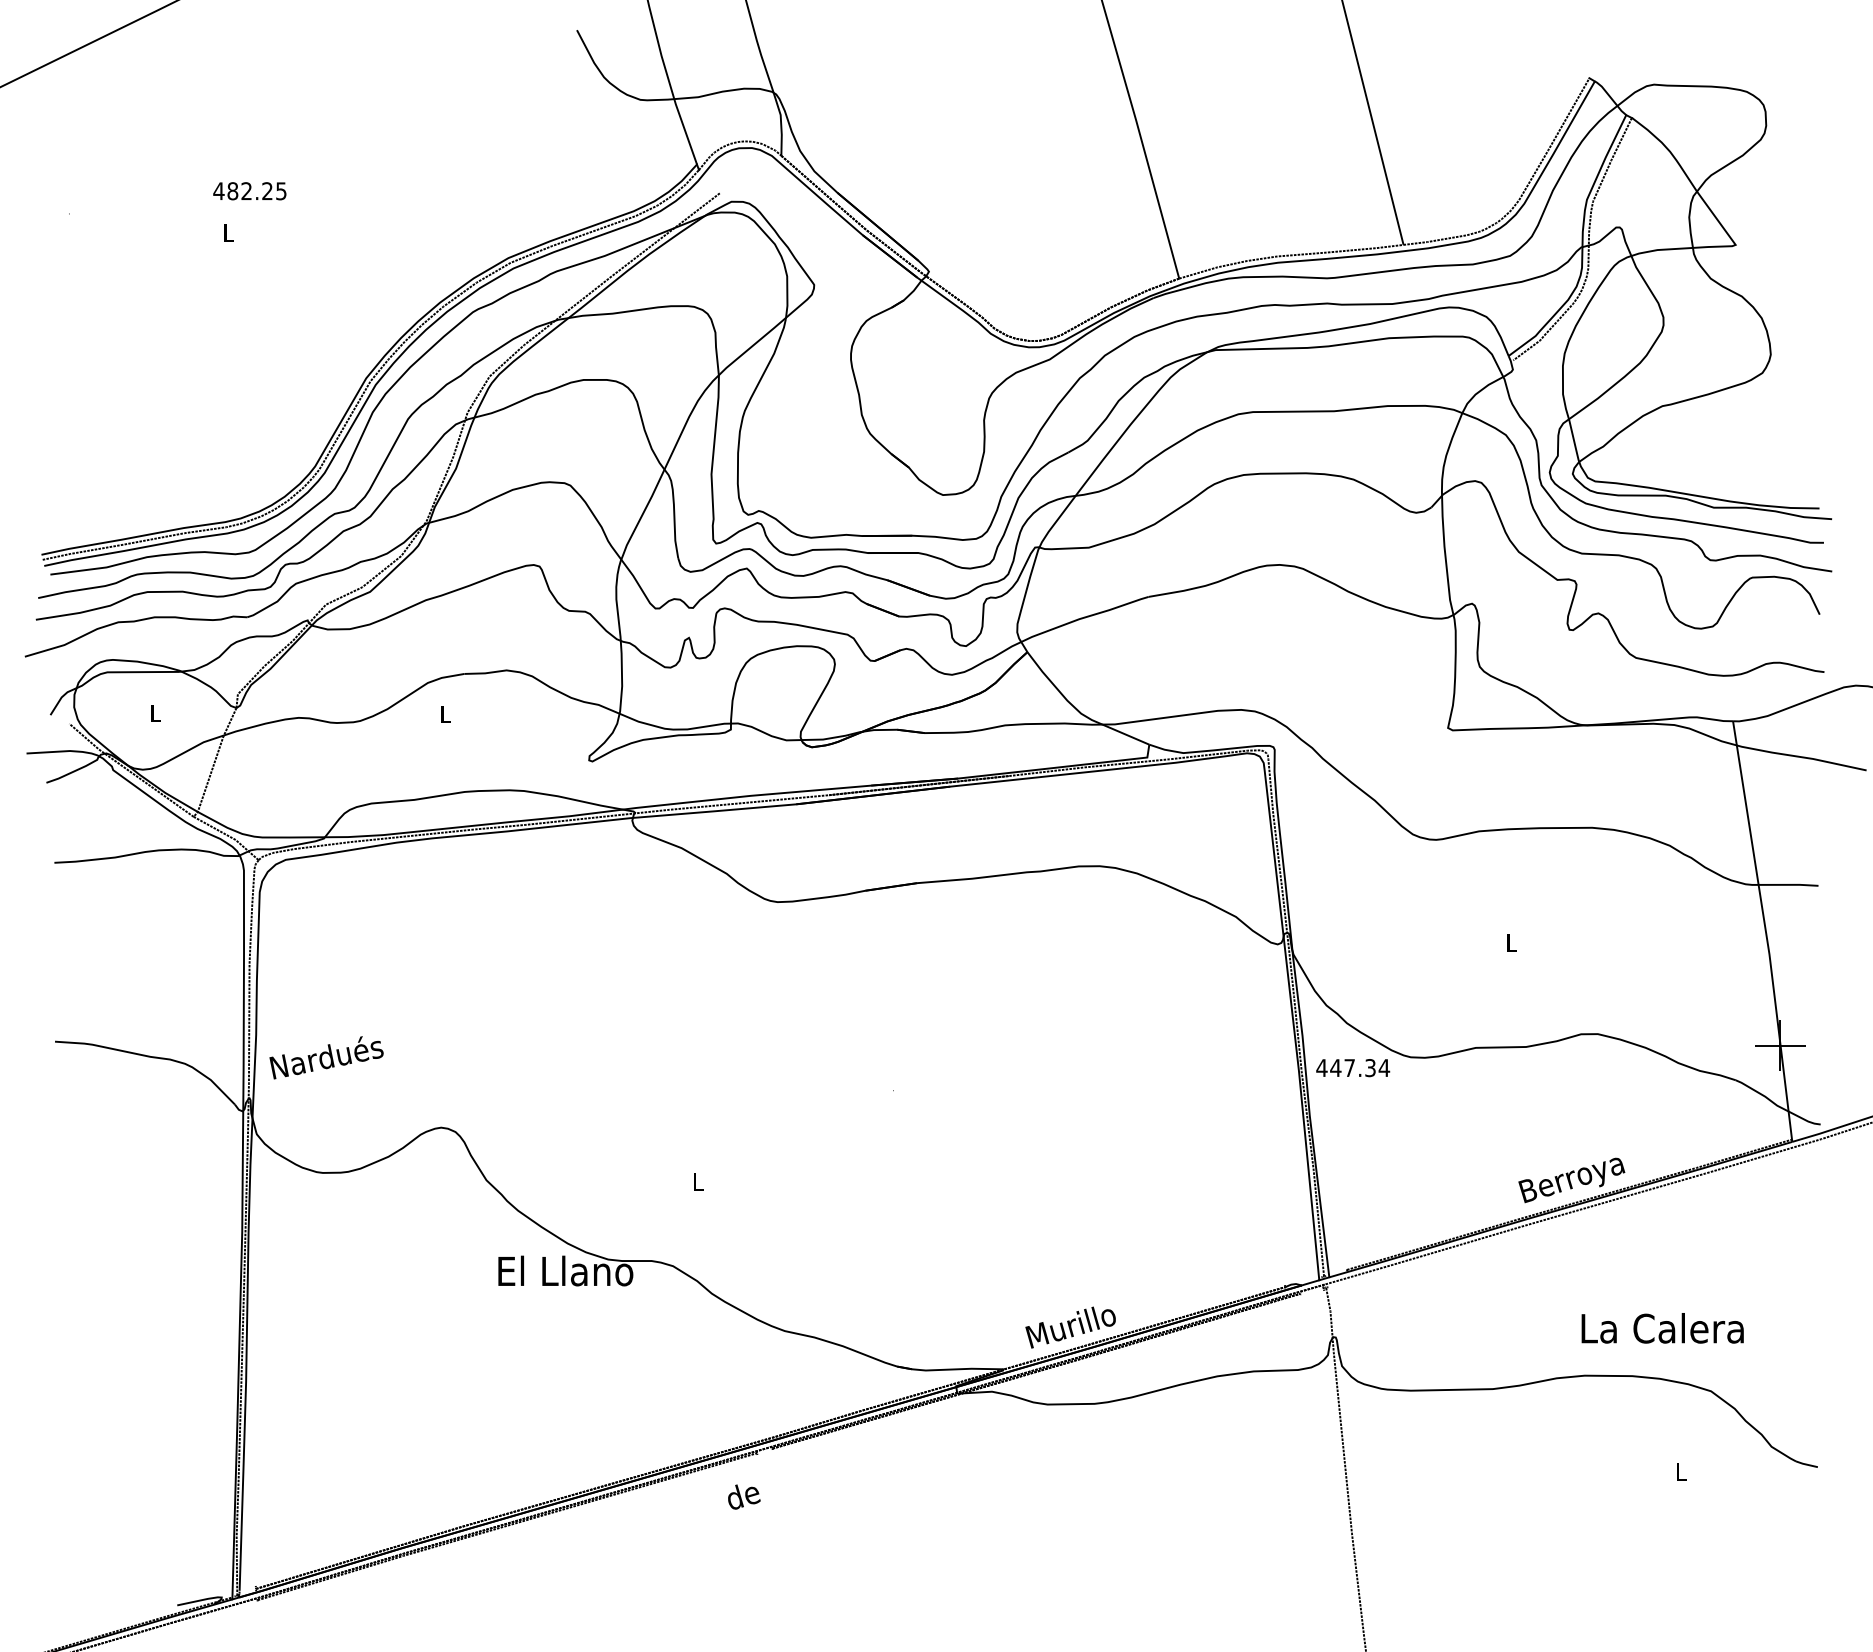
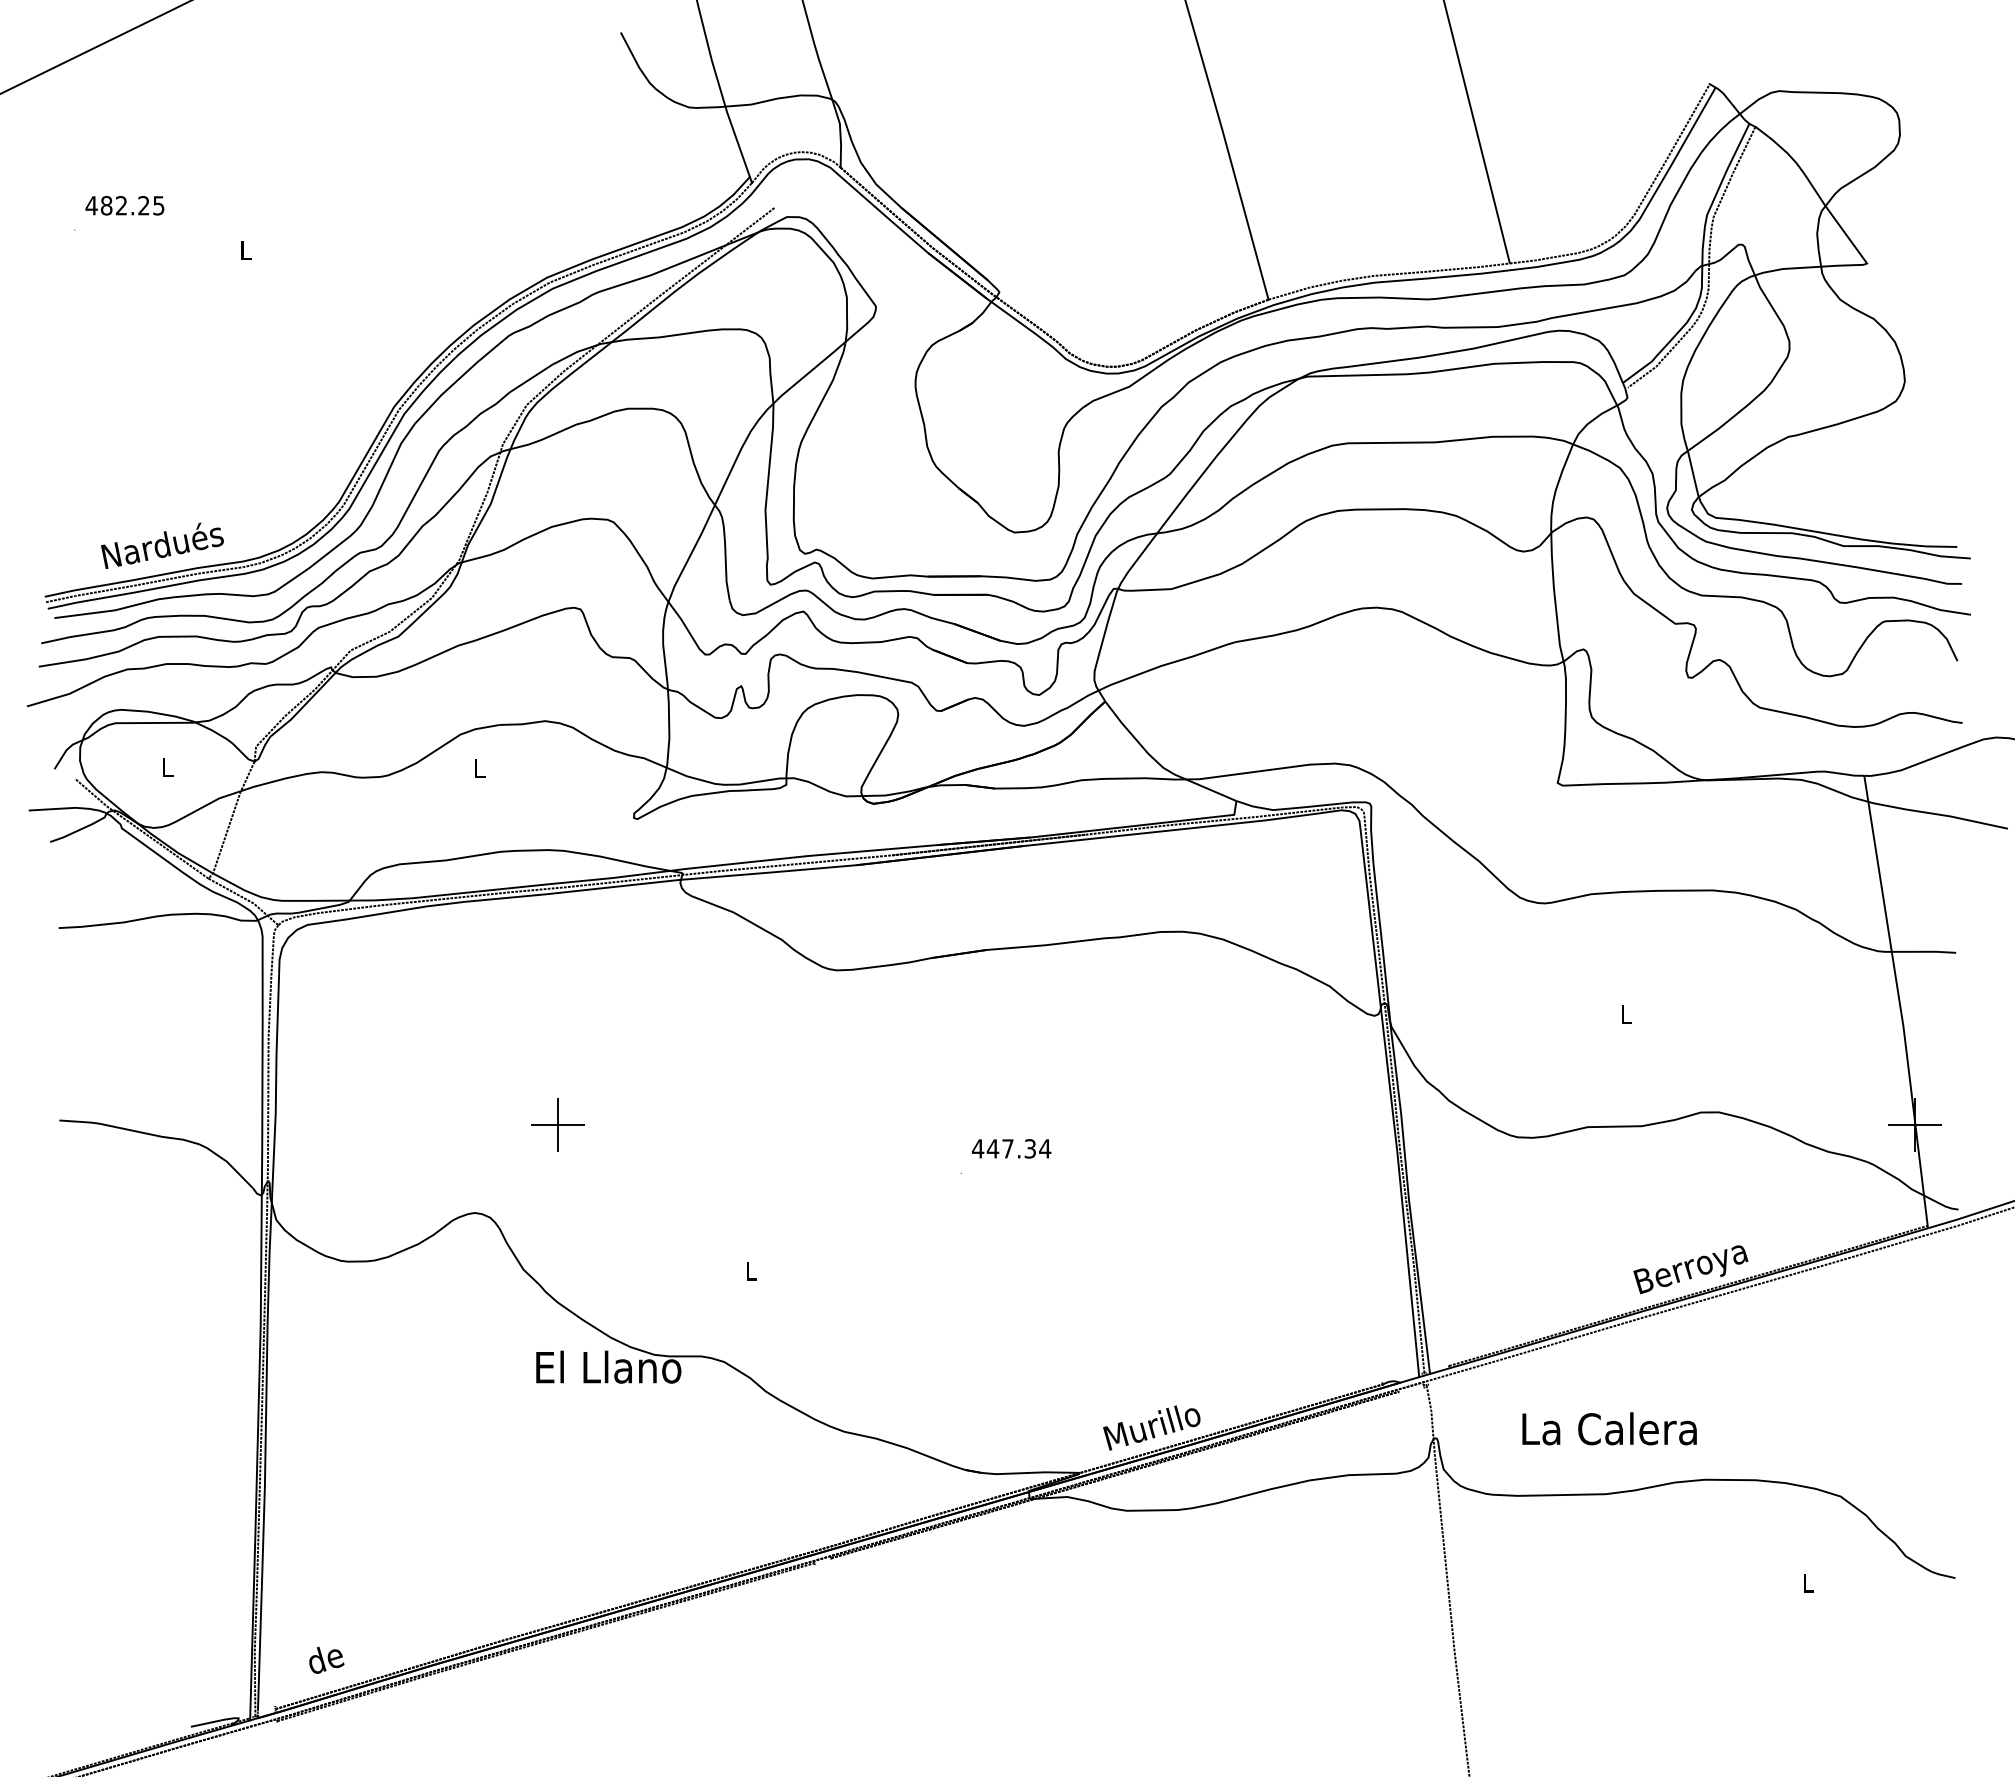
text: (249, 191) -> (124, 205), moved
part: (518, 1045) -> (557, 1124), added
text: (326, 1057) -> (162, 545), moved
text: (1353, 1067) -> (1011, 1148), moved
text: (1662, 1328) -> (1609, 1428), moved
text: (744, 1496) -> (326, 1659), moved

